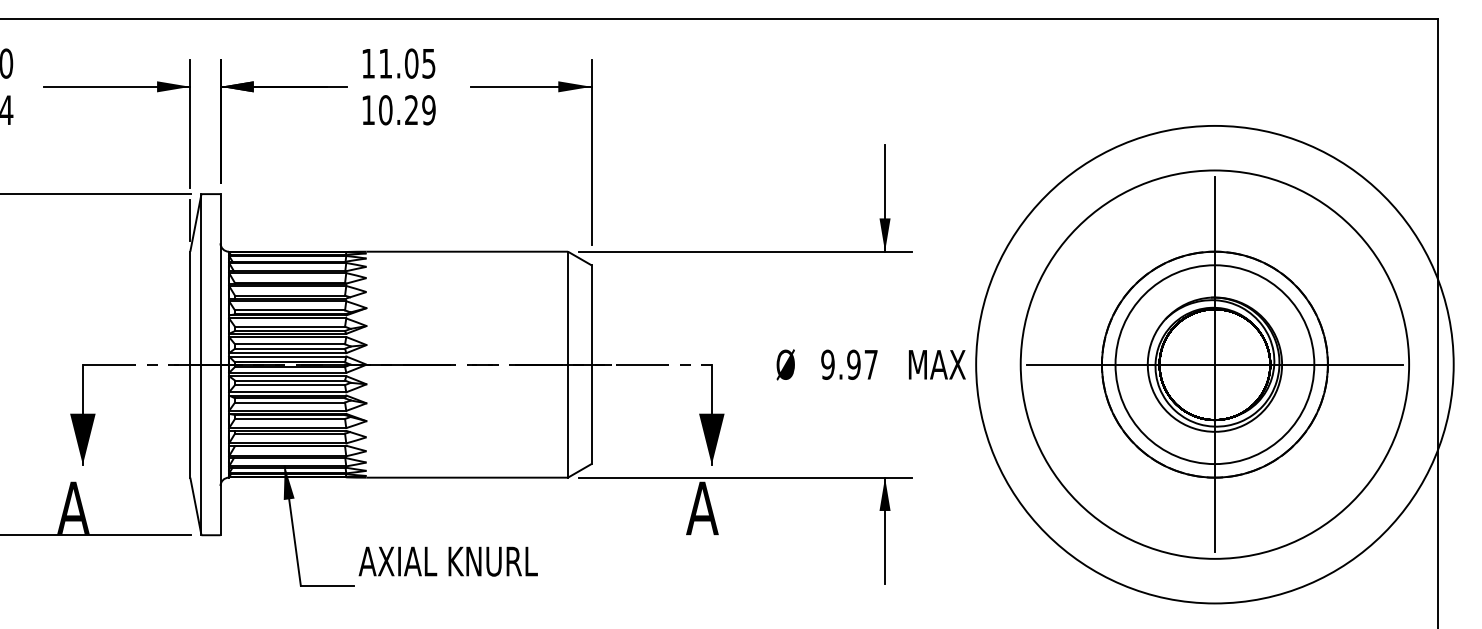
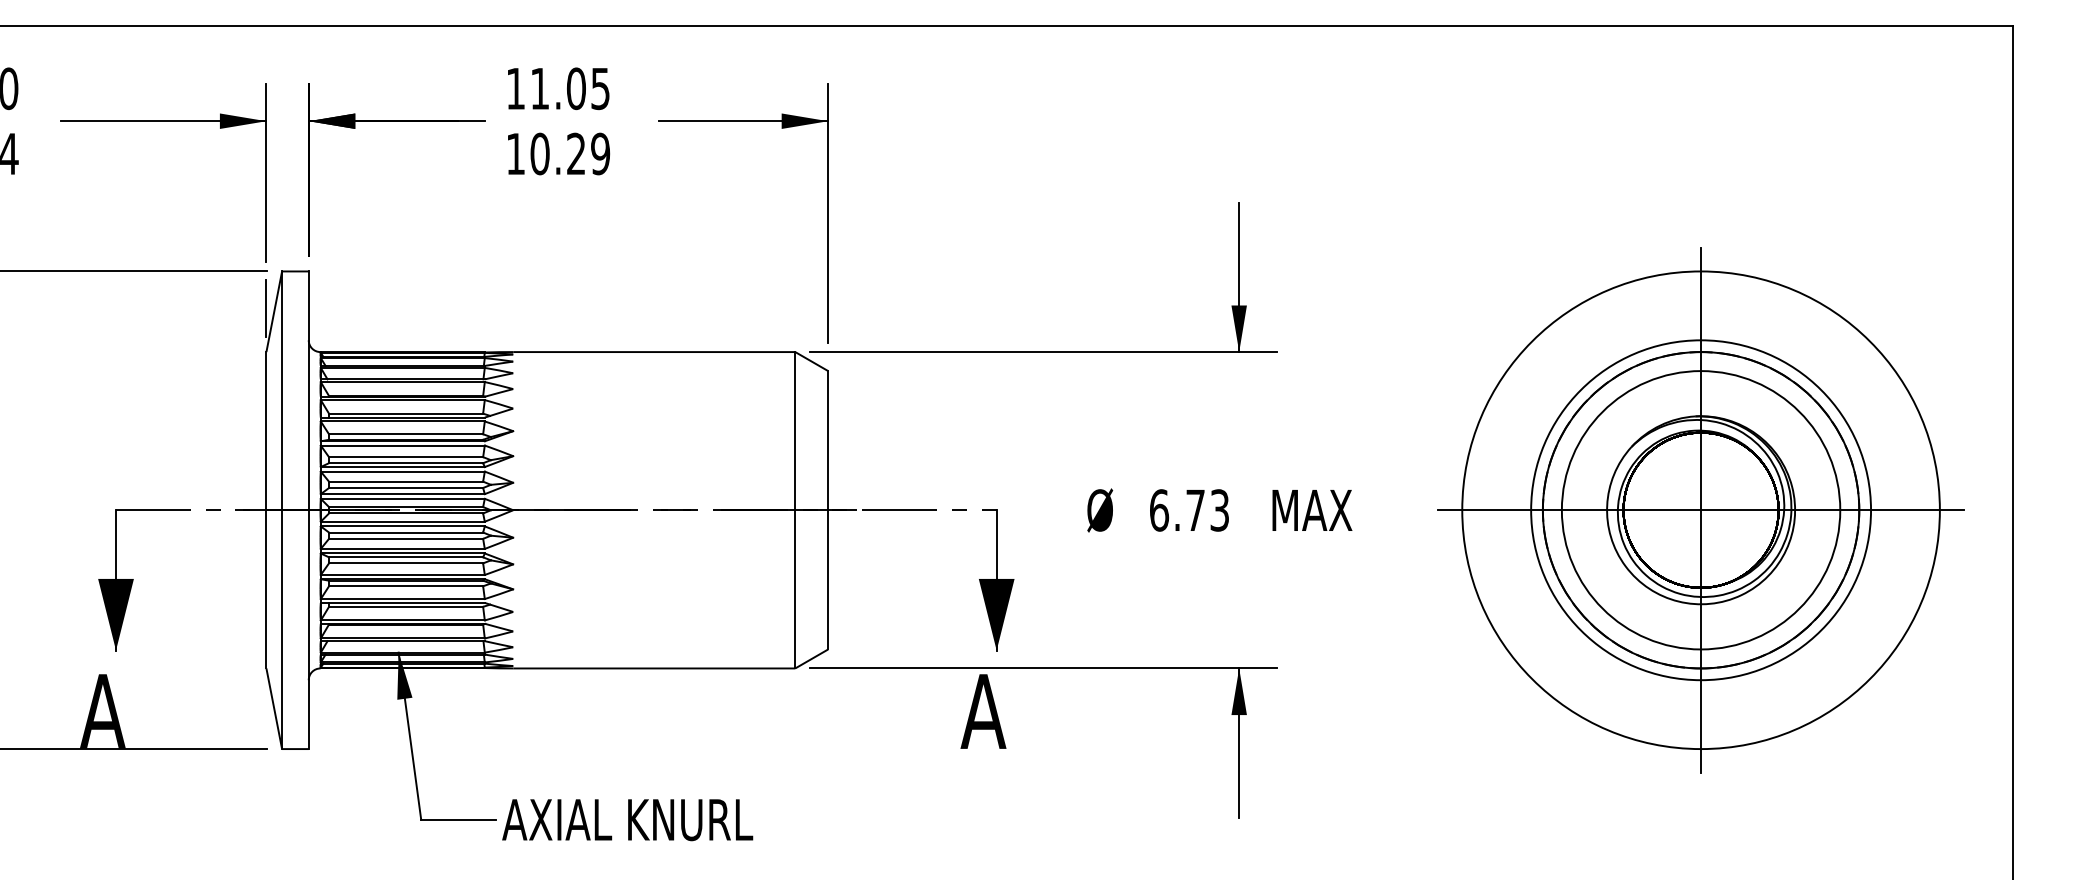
text: (848, 364) -> (1188, 510), 9.97 -> 6.73
circle: (1214, 364) -> (1700, 510), size x0.71
circle: (1215, 364) -> (1701, 510), size x0.62
text: (448, 561) -> (627, 820), moved

